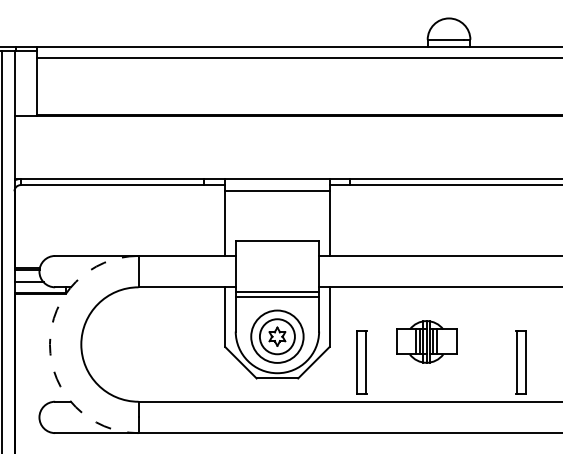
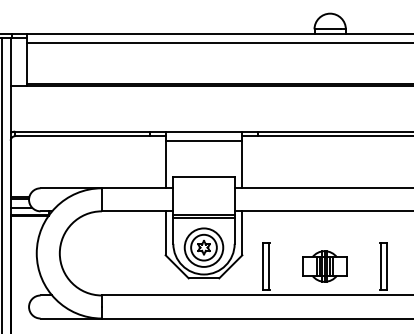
part: (426, 341) -> (324, 266), moved
arc: (49, 344) -> (36, 253), dashed -> solid

